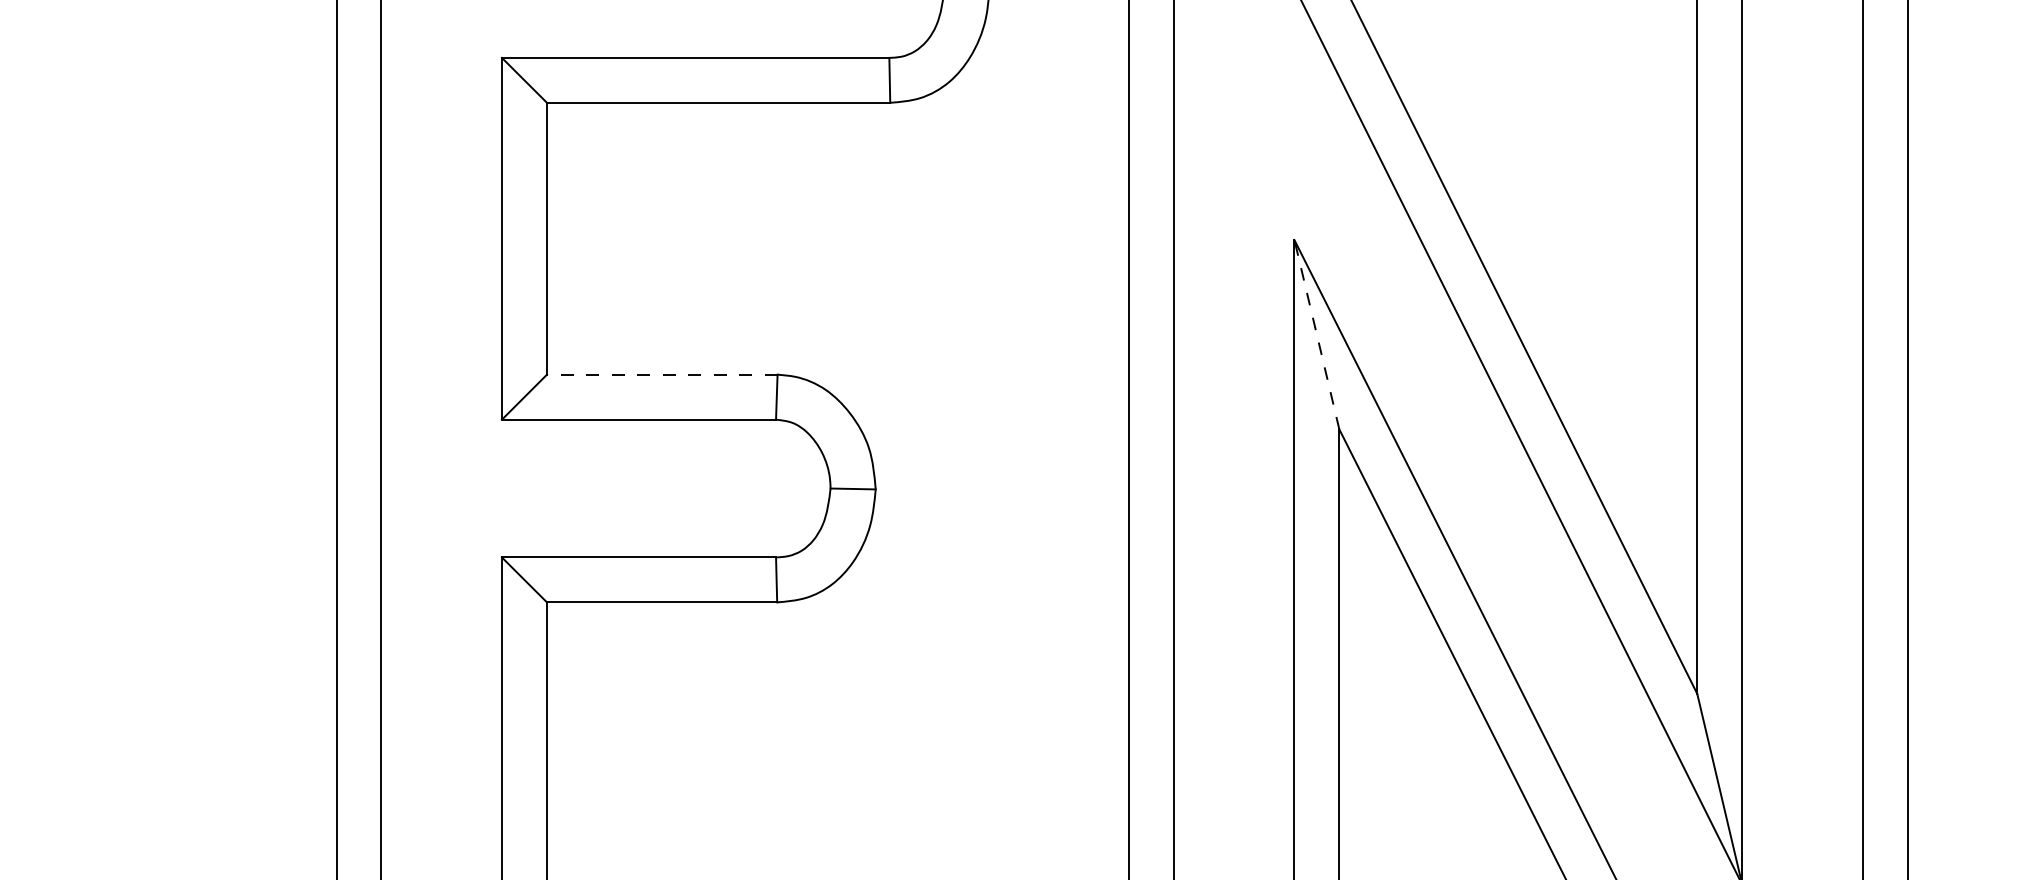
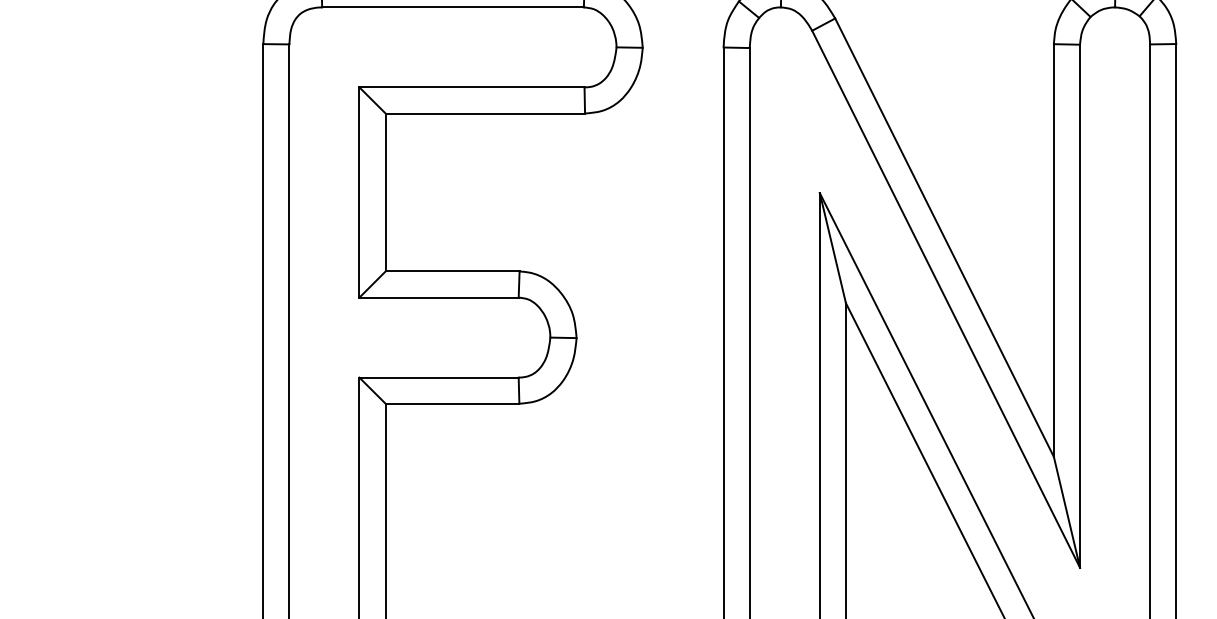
line: (1316, 335) -> (832, 248), dashed -> solid
line: (662, 374) -> (452, 271), dashed -> solid

